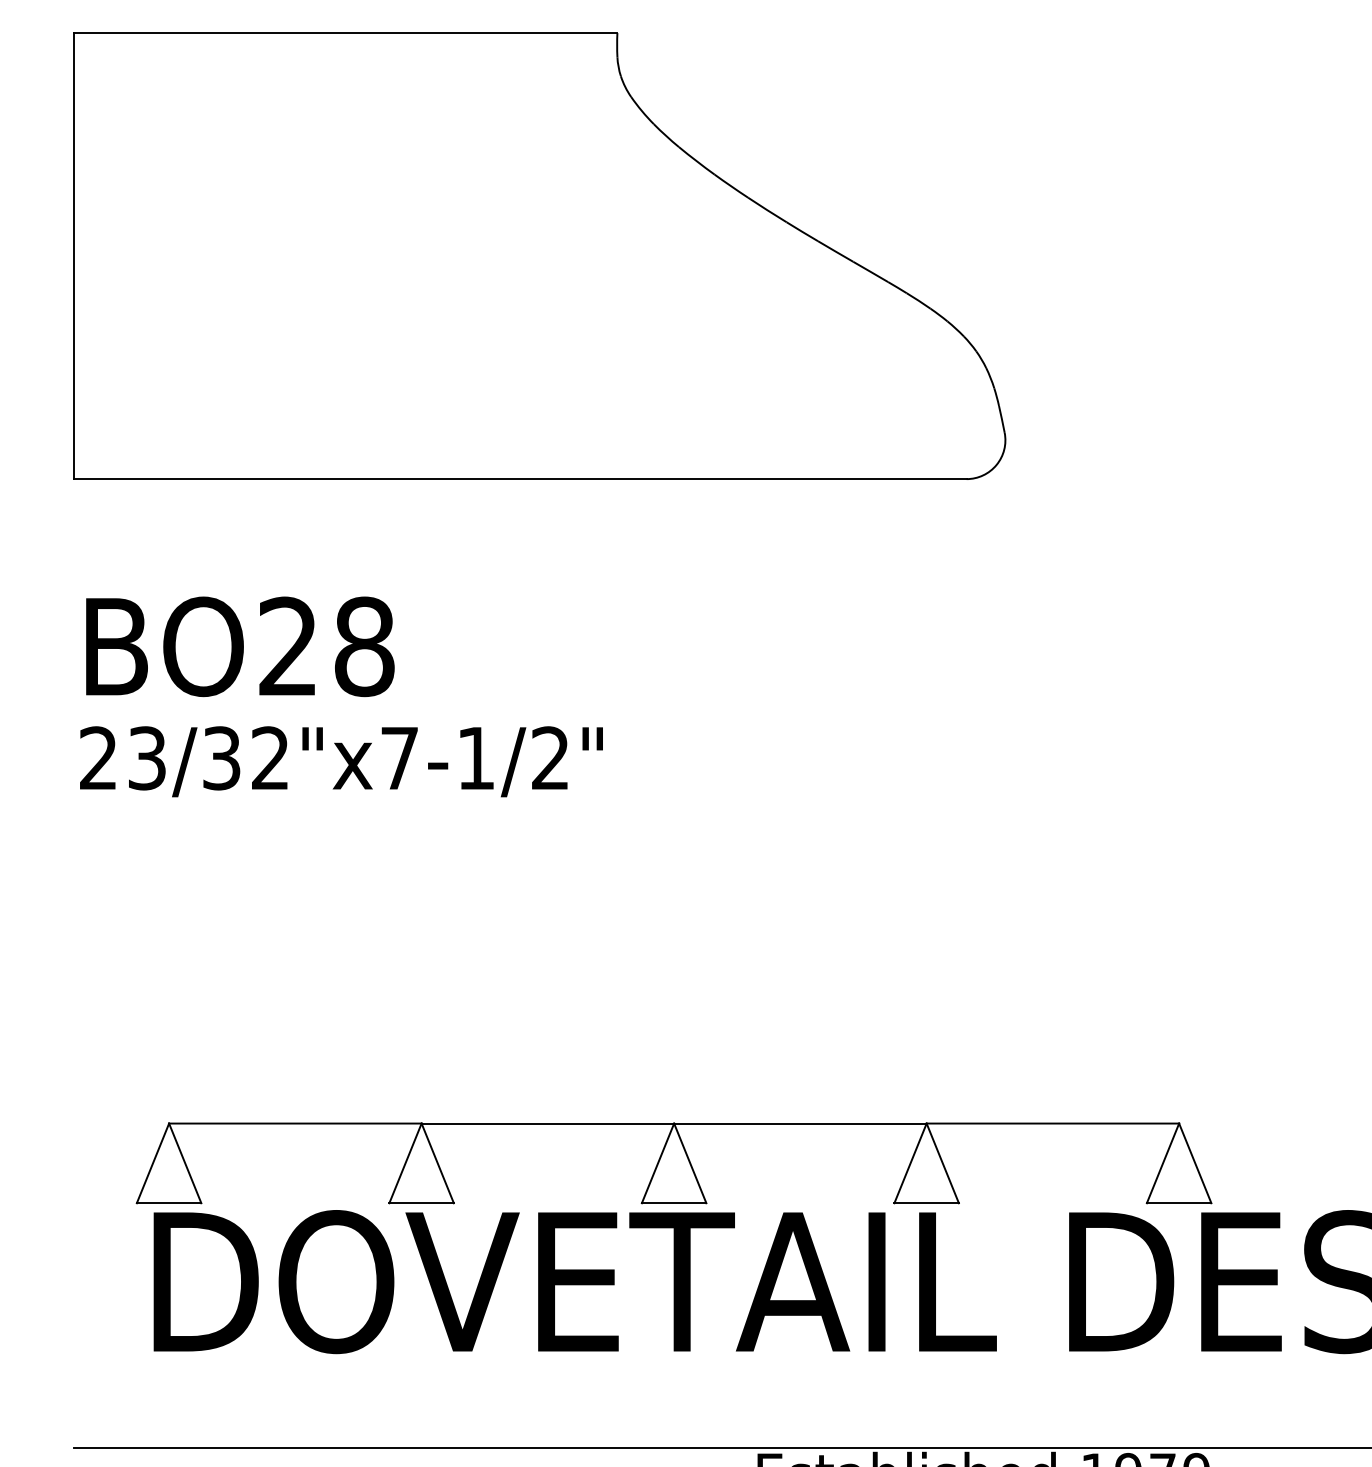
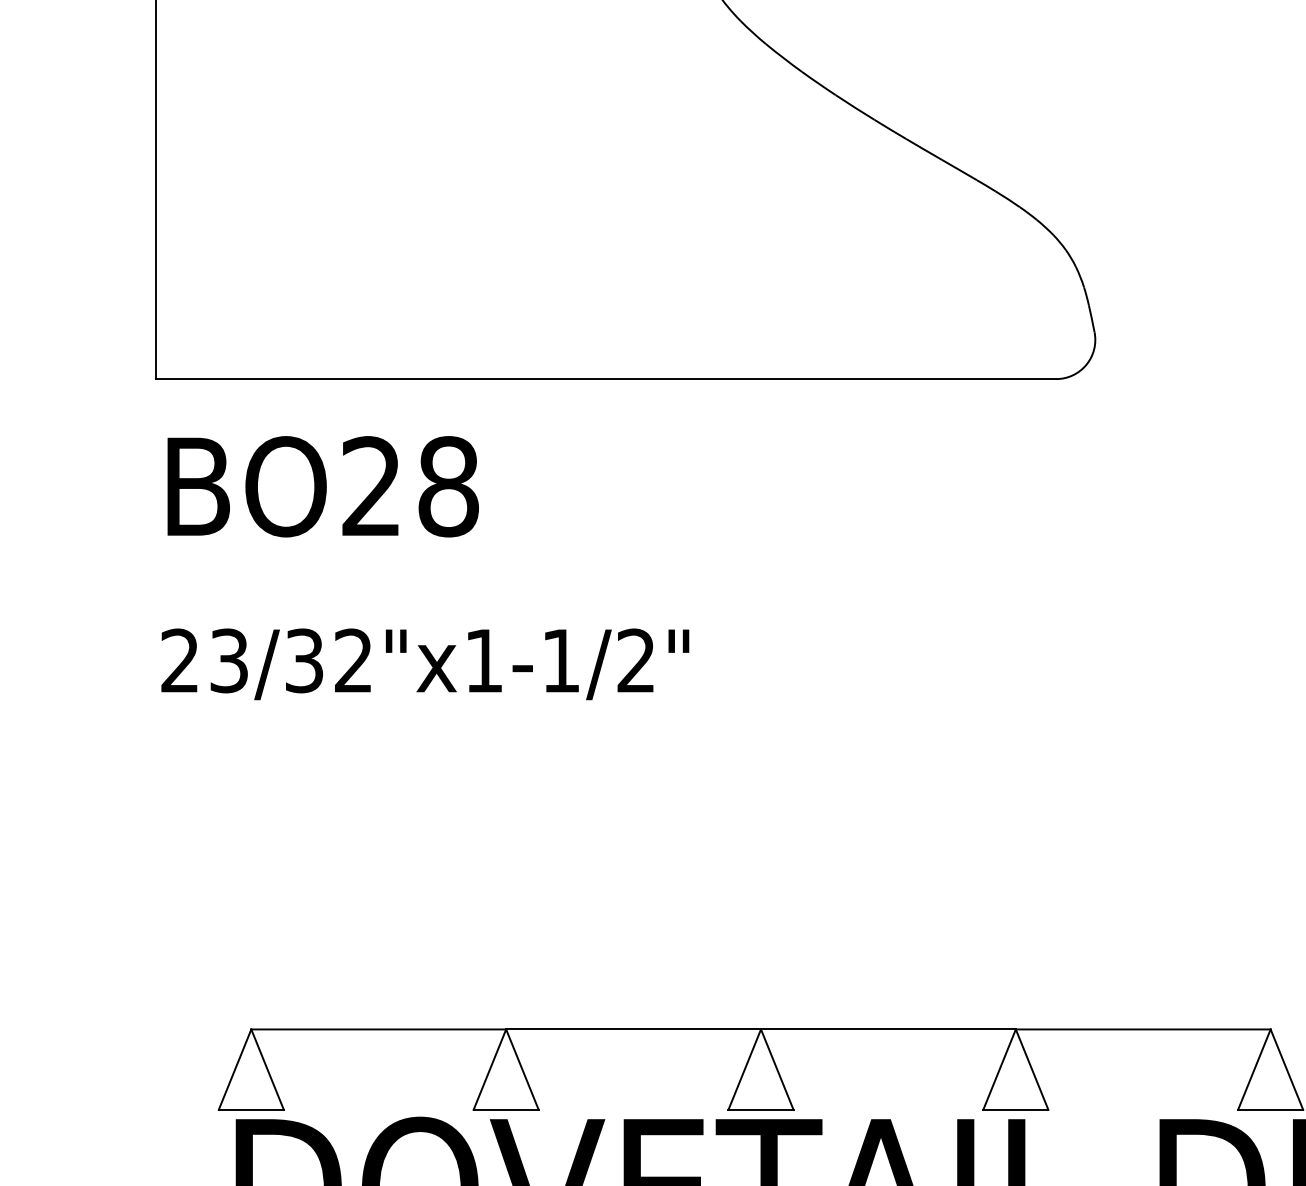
text: (240, 646) -> (323, 486), moved
text: (399, 758) -> (483, 661), 23/32"x7-1/2" -> 23/32"x1-1/2"

